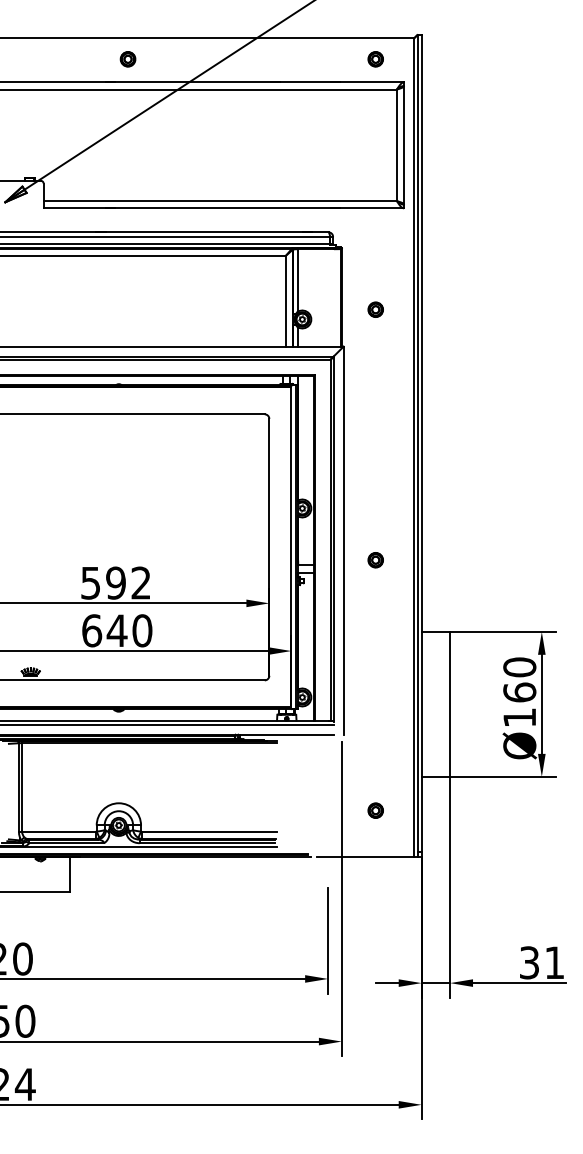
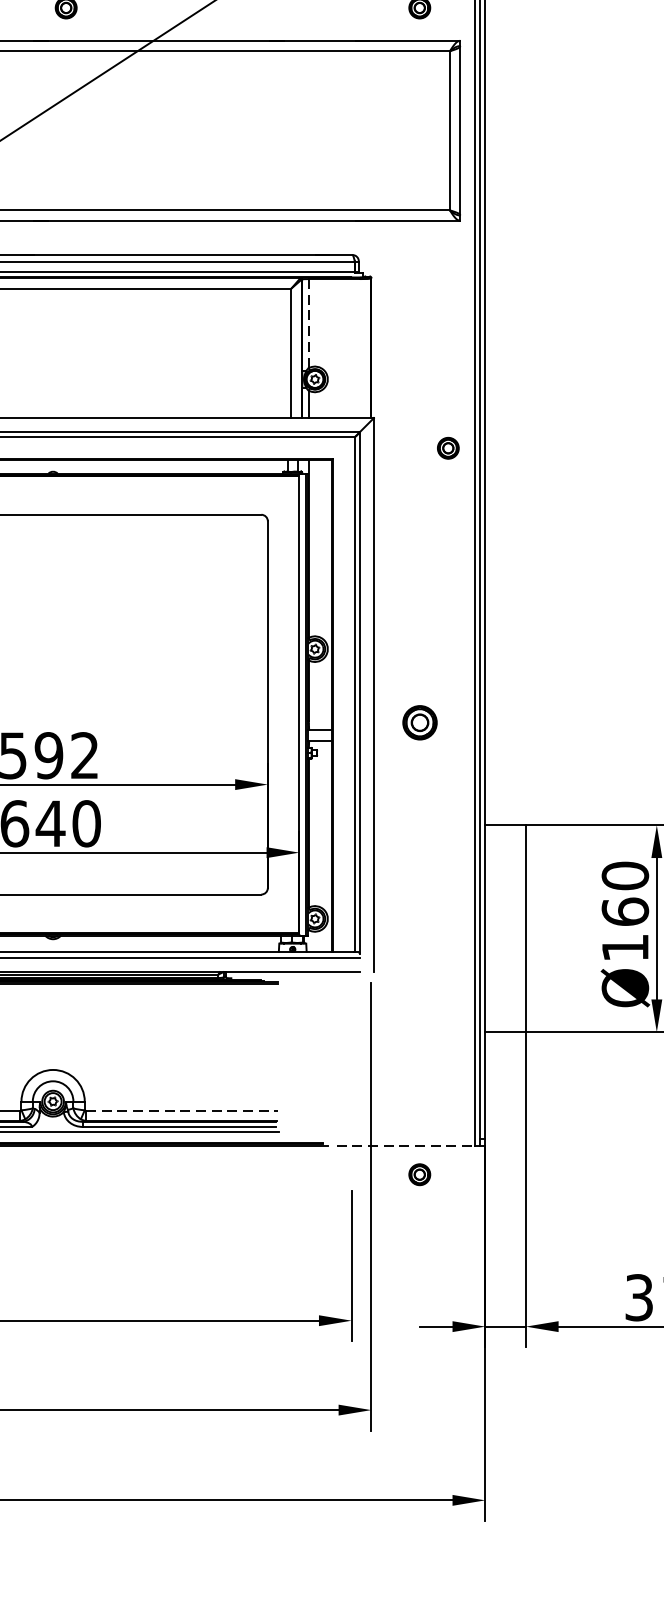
line: (297, 280) -> (308, 323), solid -> dashed
part: (375, 309) -> (447, 447), moved
part: (375, 560) -> (419, 723), size x1.6
part: (375, 810) -> (419, 1174), moved
line: (209, 831) -> (182, 1110), solid -> dashed
line: (366, 856) -> (406, 1145), solid -> dashed

